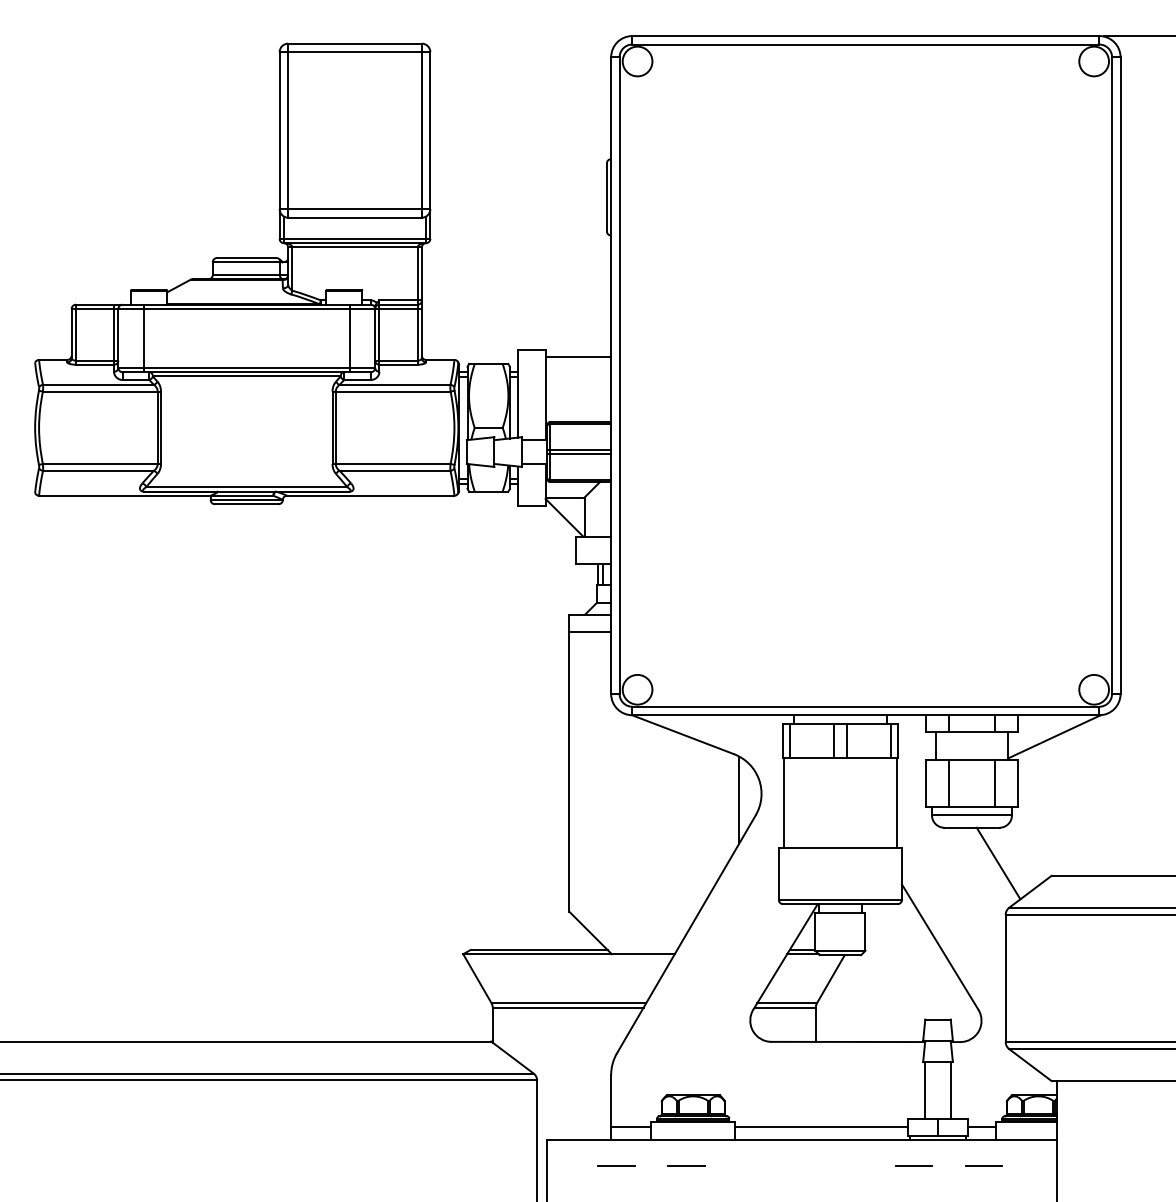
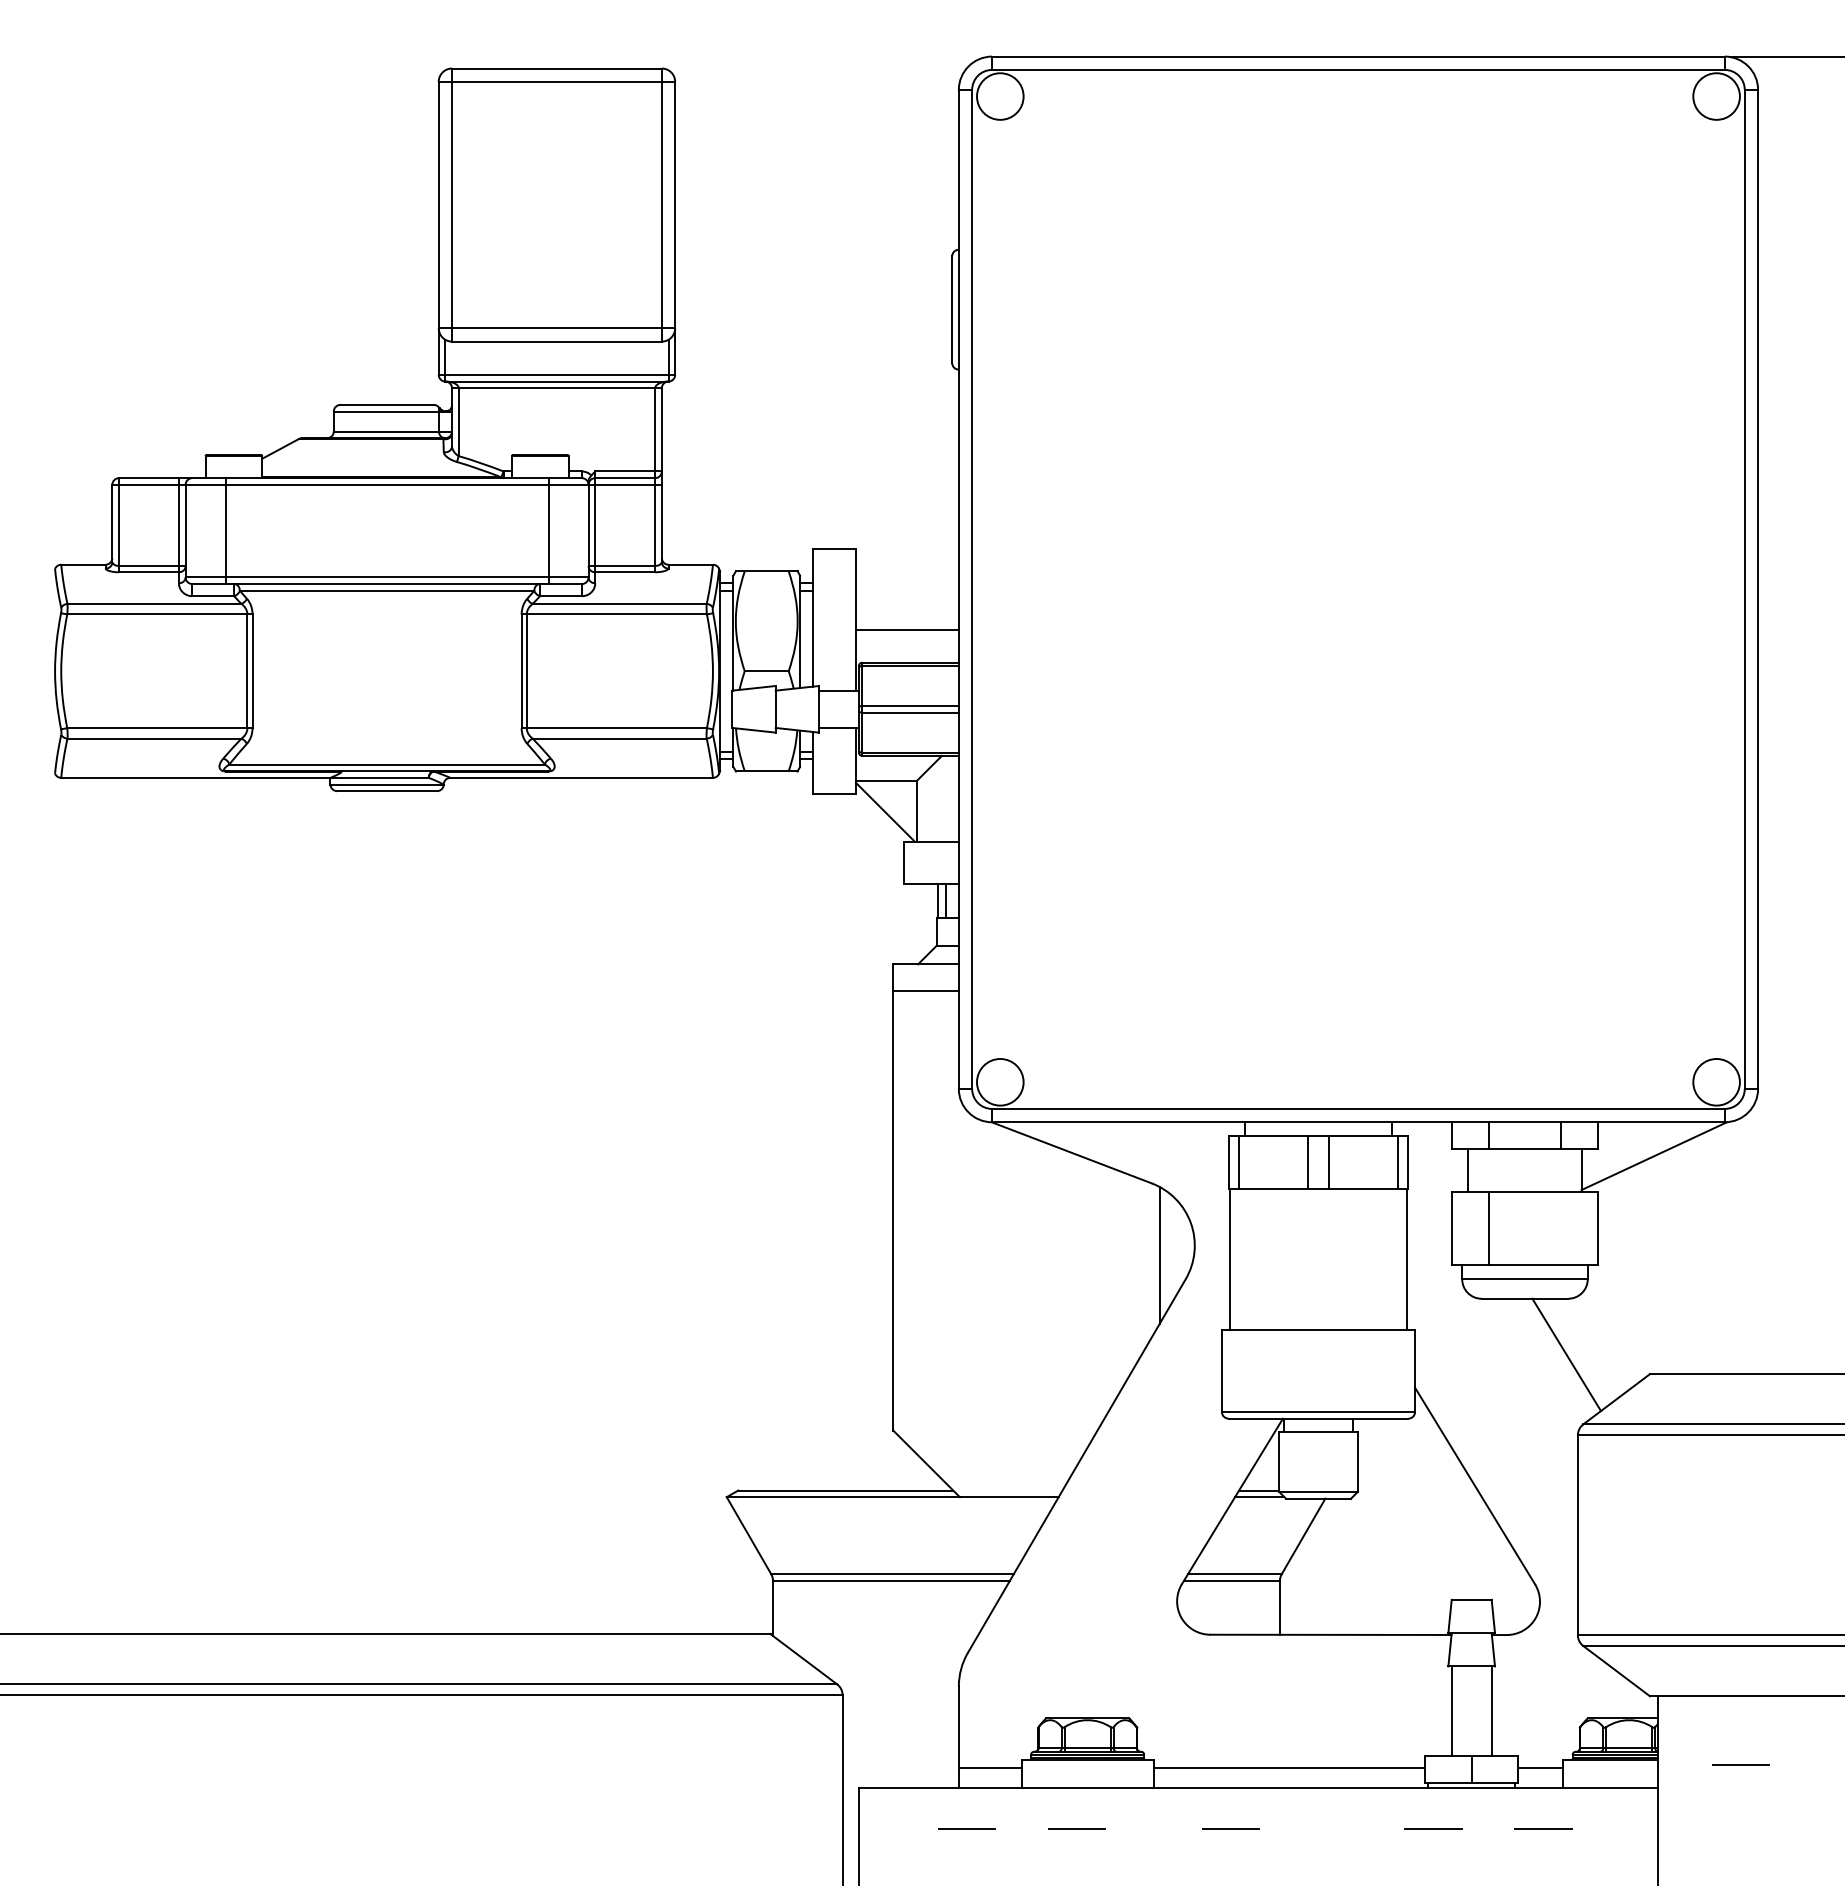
line: (578, 356) -> (907, 629), moved
line: (995, 782) -> (1561, 1227), removed
line: (1109, 1124) -> (1740, 1764), added
line: (784, 1165) -> (1230, 1828), added

